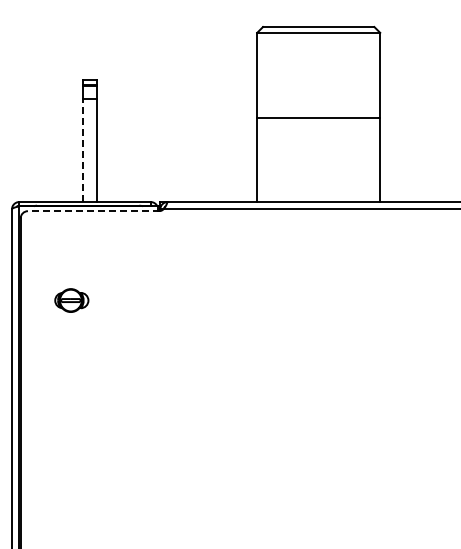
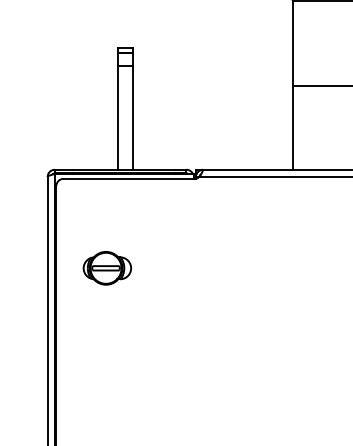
line: (82, 150) -> (118, 118), dashed -> solid
line: (93, 211) -> (129, 179), dashed -> solid
part: (71, 300) -> (107, 268), size x1.43

